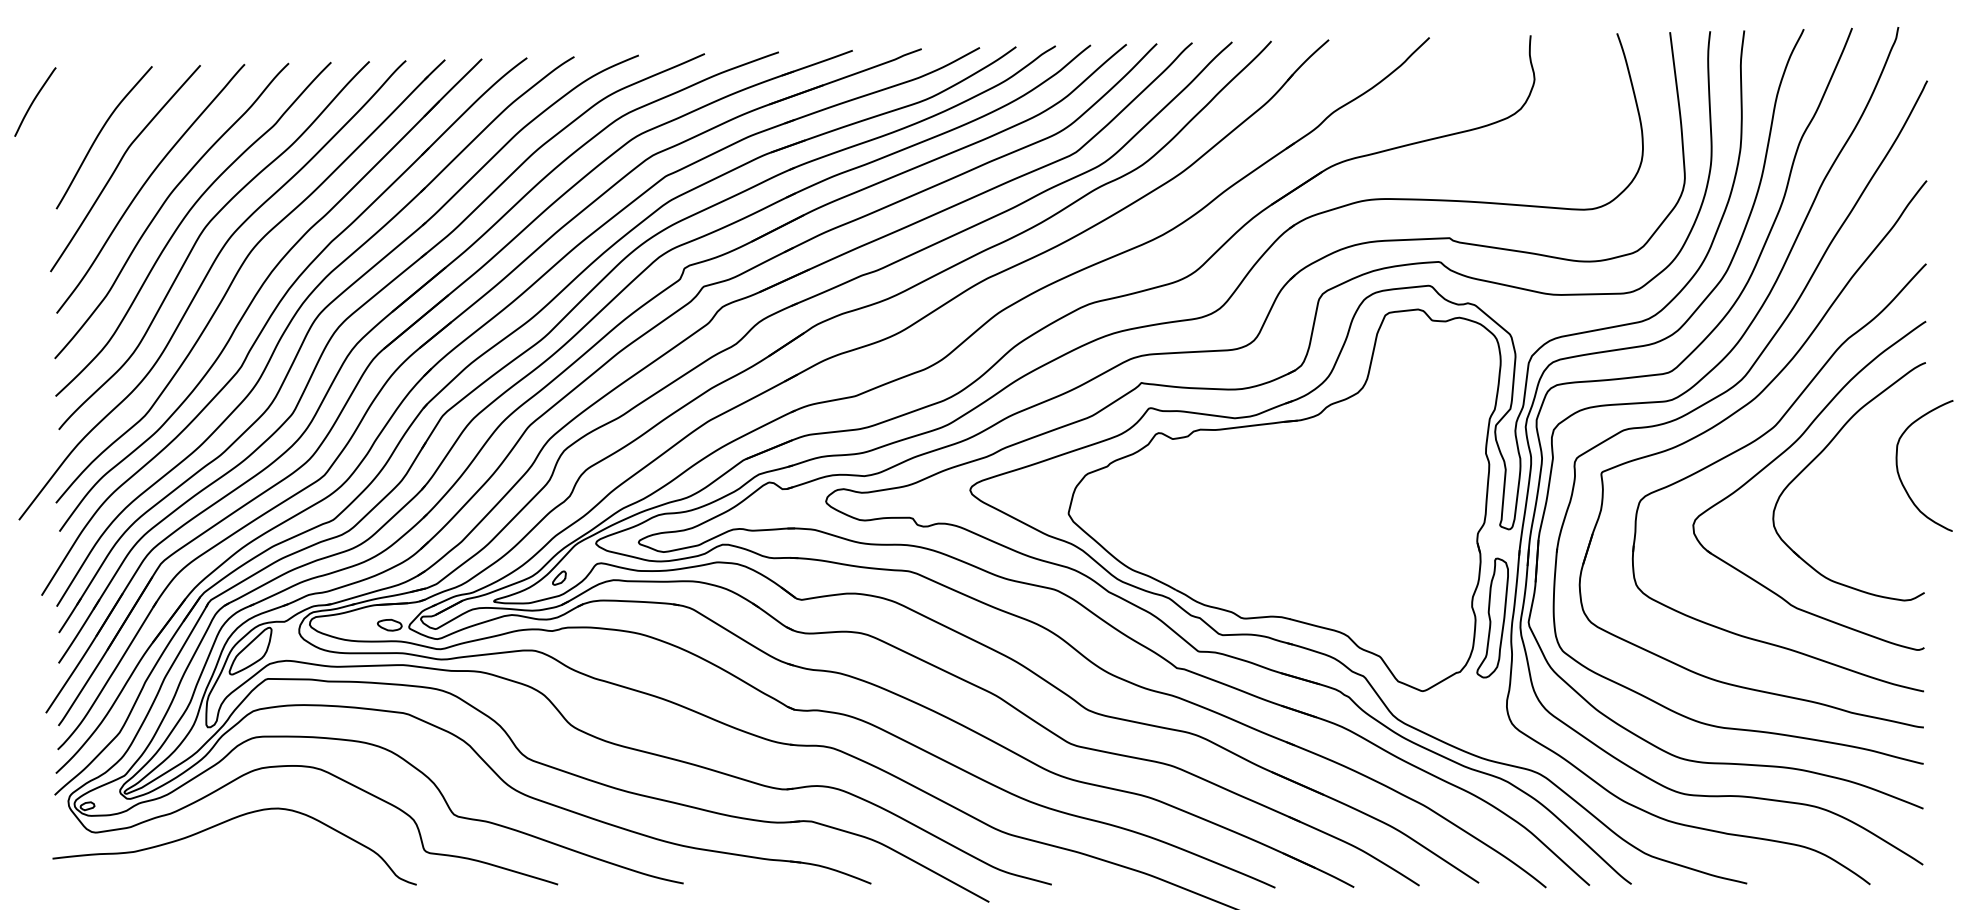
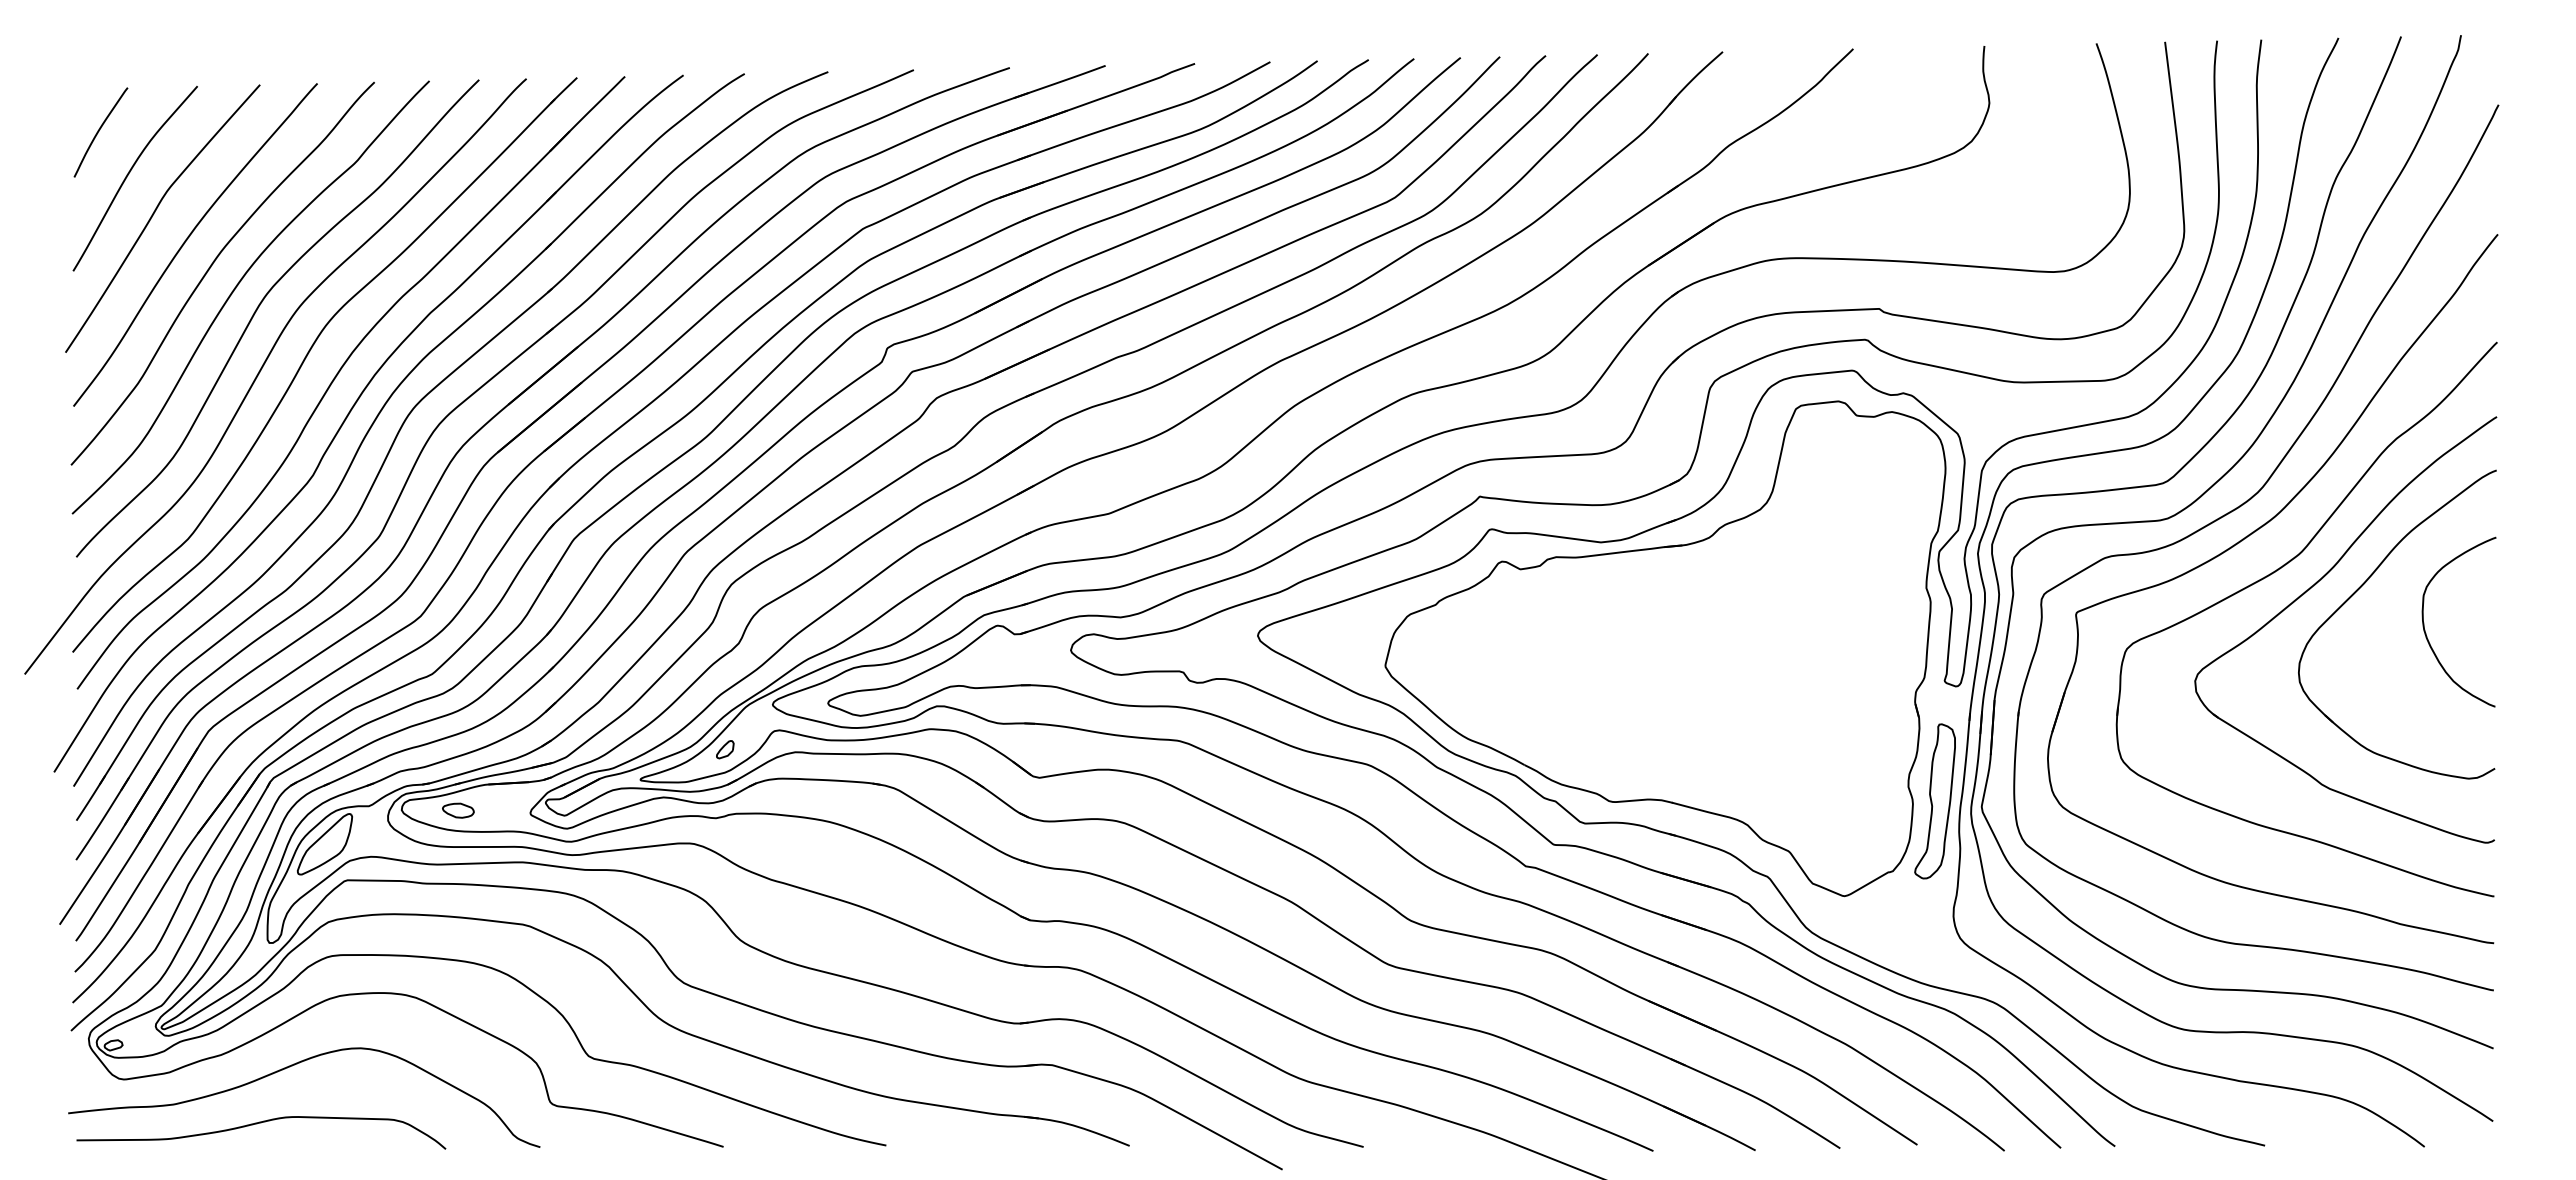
curve: (34, 101) -> (99, 131), moved
curve: (1898, 471) -> (2425, 629), moved
part: (389, 625) -> (458, 810), moved
curve: (198, 867) -> (257, 1124), added

